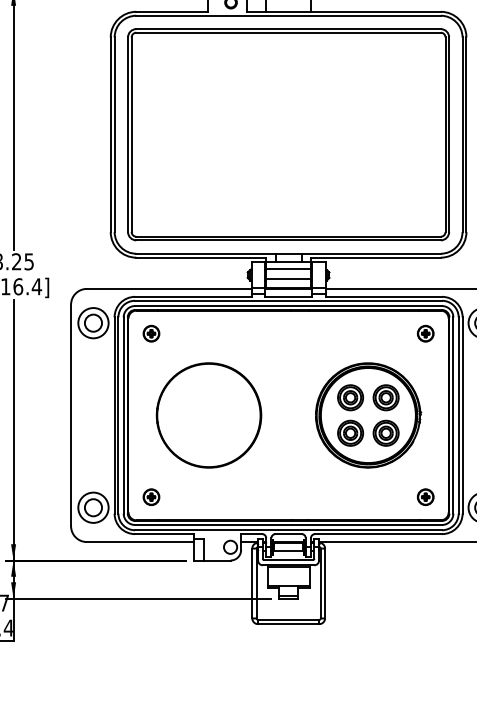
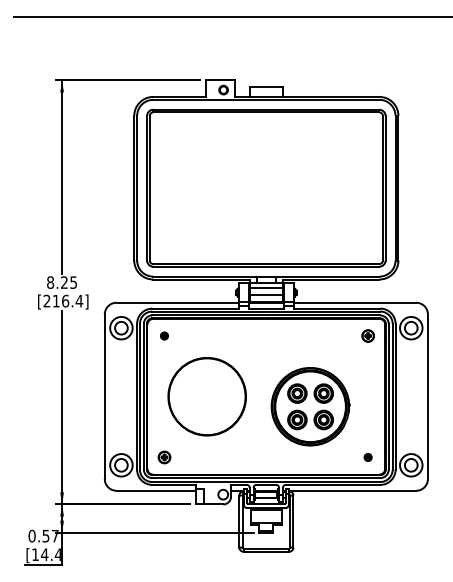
part: (151, 332) -> (164, 335), size x0.6
part: (368, 415) -> (310, 406), moved
part: (424, 497) -> (367, 457), size x0.6

